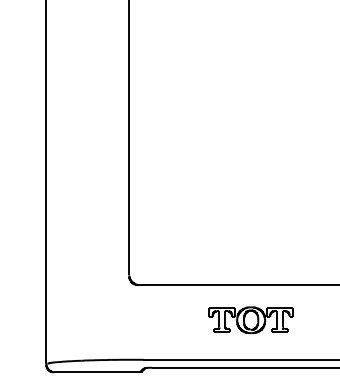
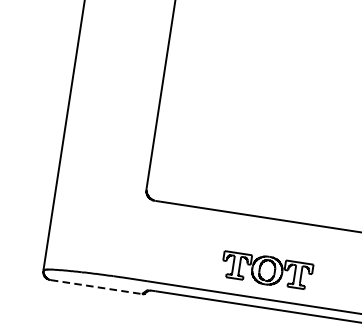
part: (250, 319) -> (266, 269), moved
line: (97, 372) -> (96, 287), solid -> dashed

